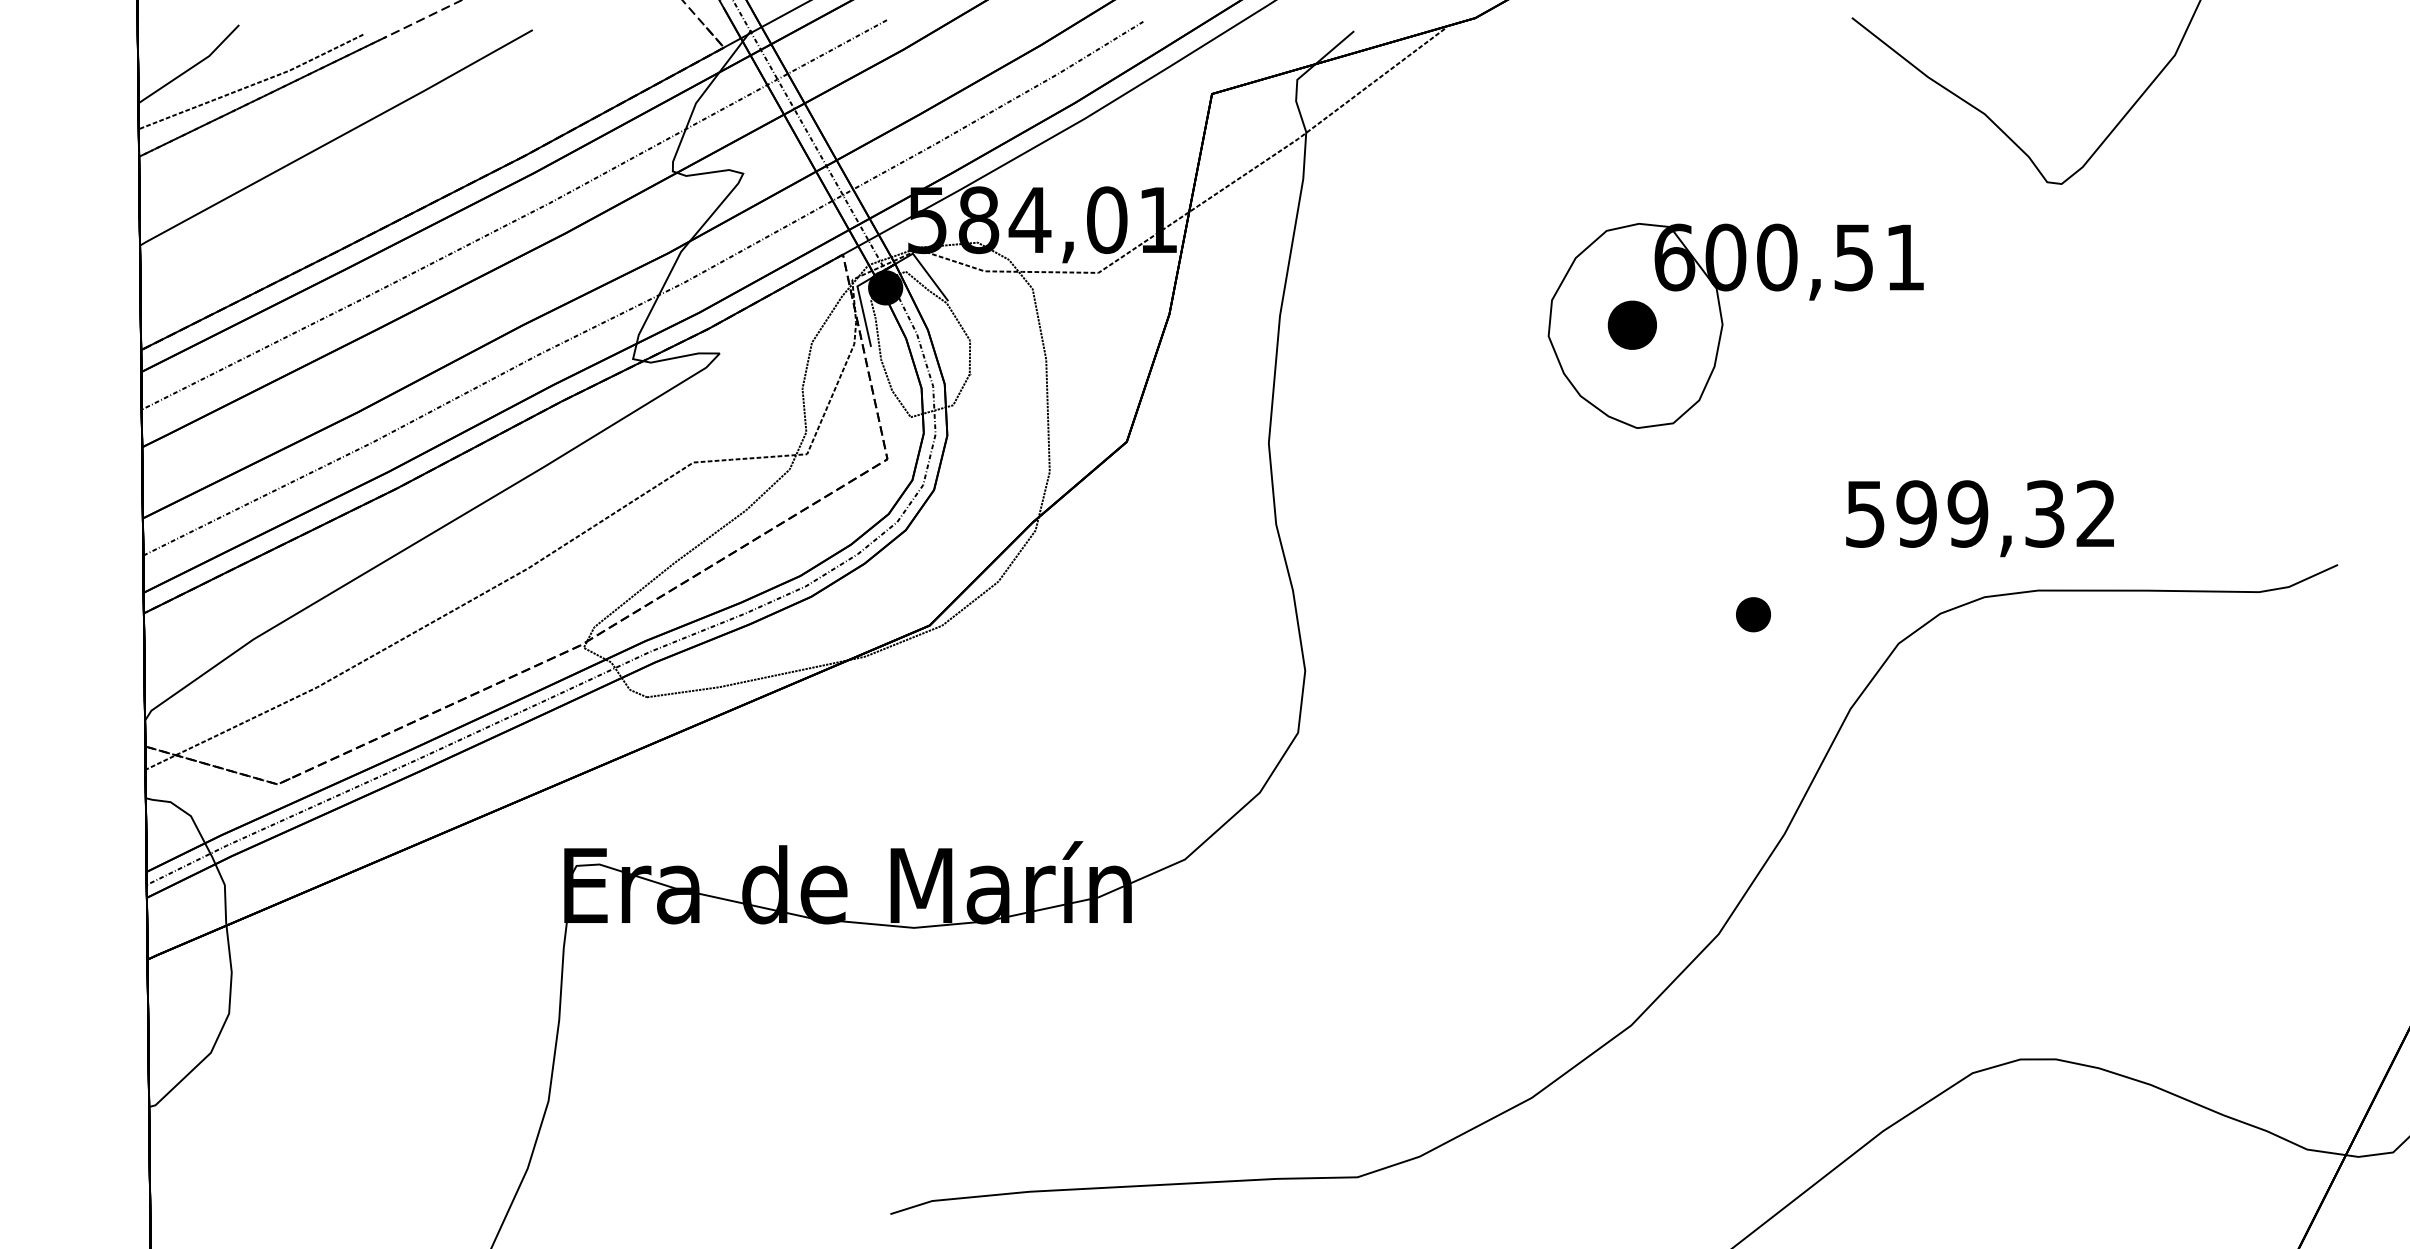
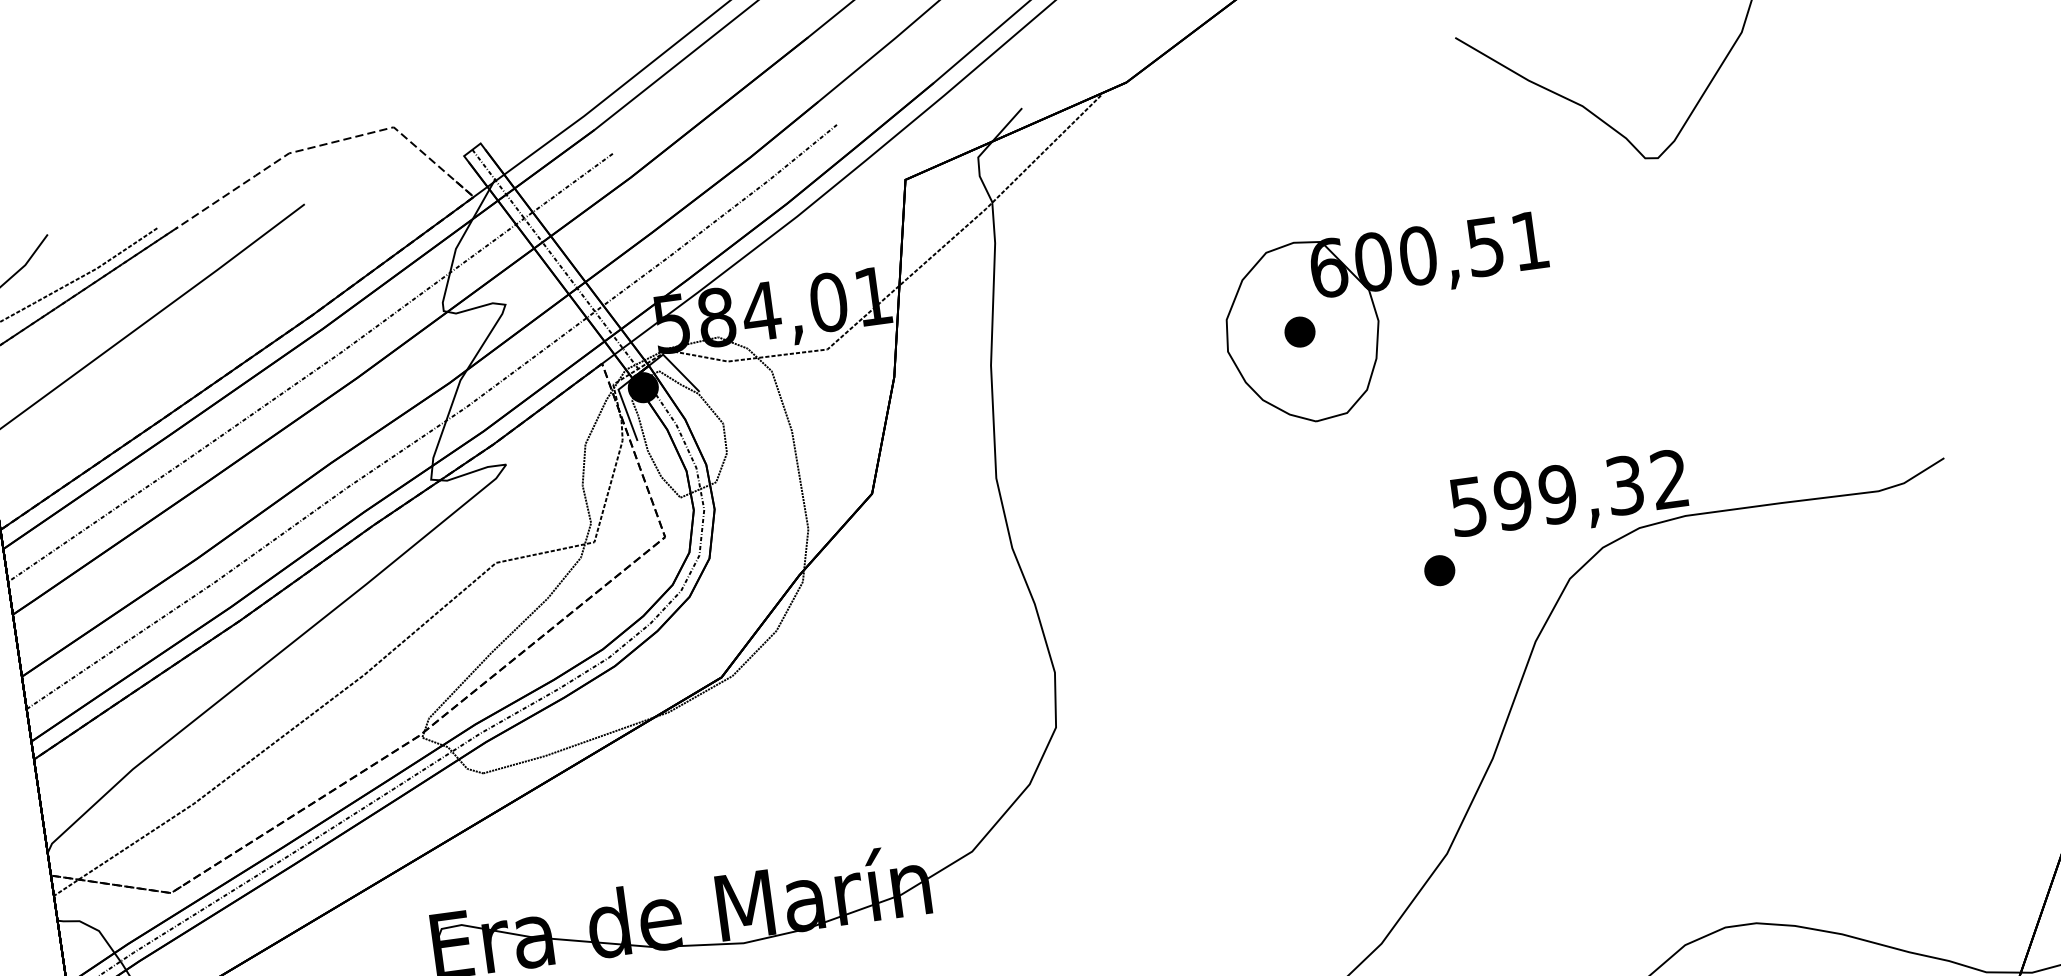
part: (1632, 324) -> (1299, 331), size x0.71
text: (1979, 518) -> (1568, 497), moved

